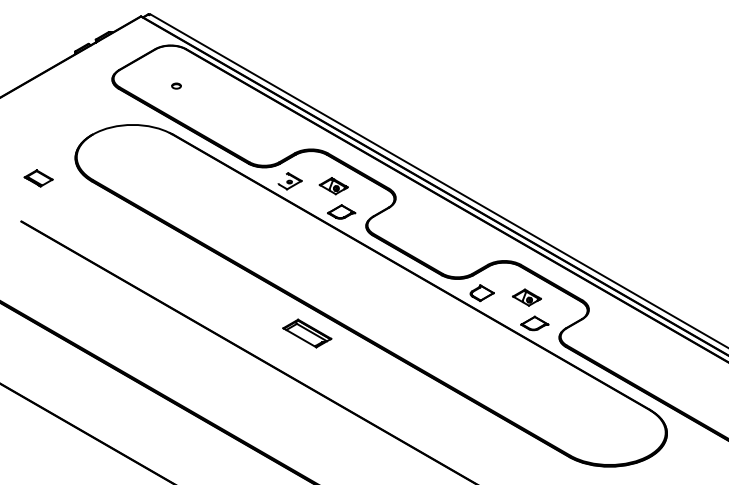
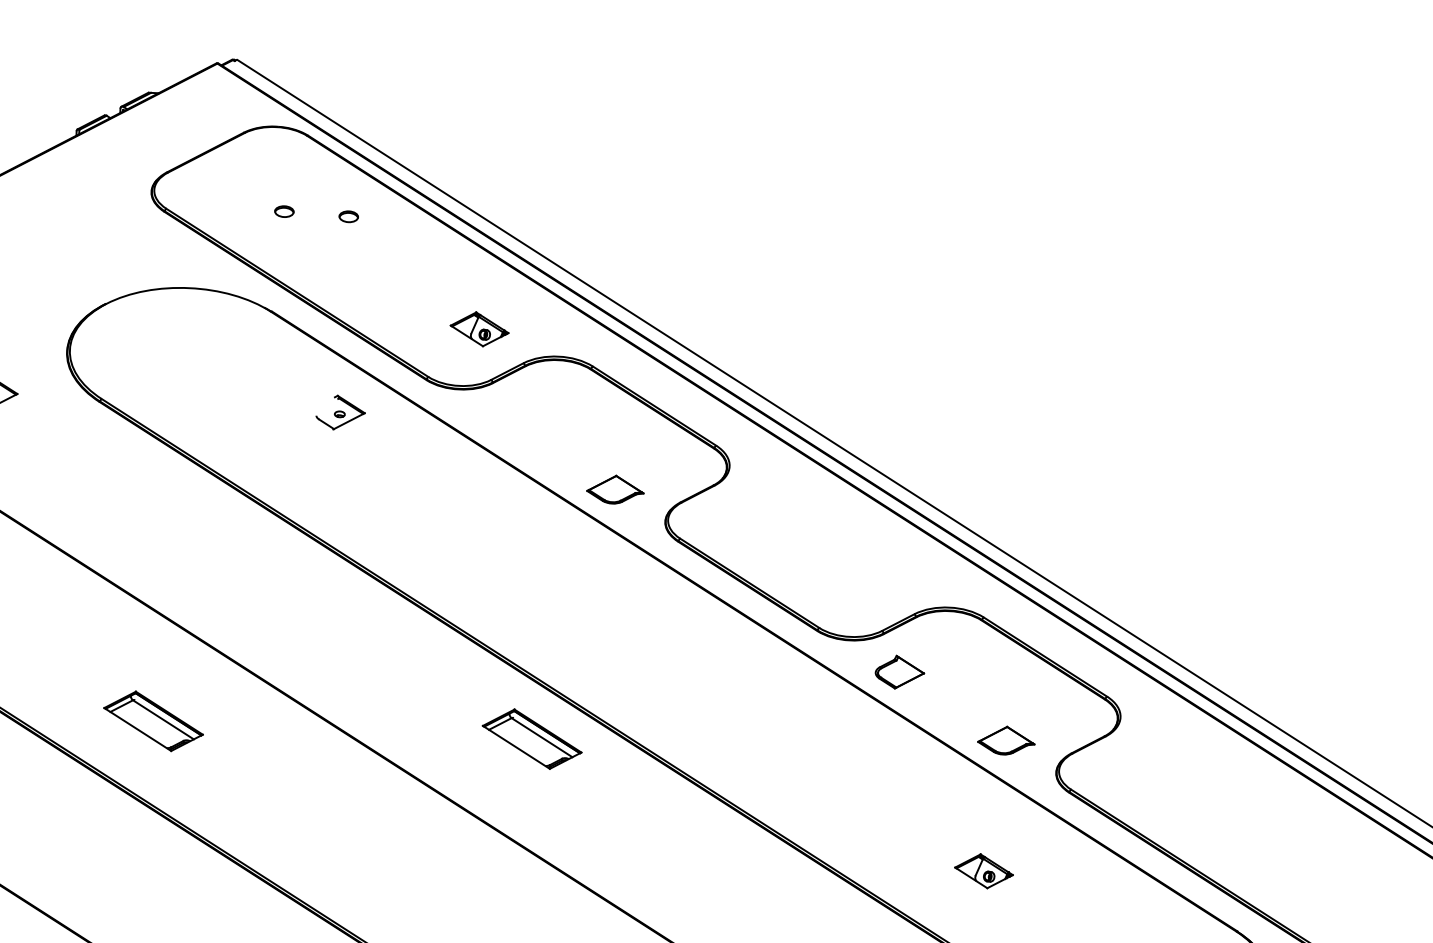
part: (207, 86) -> (348, 215), added
part: (289, 181) -> (339, 413), moved
part: (333, 186) -> (478, 330), moved
part: (526, 297) -> (983, 870), moved
part: (125, 333) -> (154, 721), added

